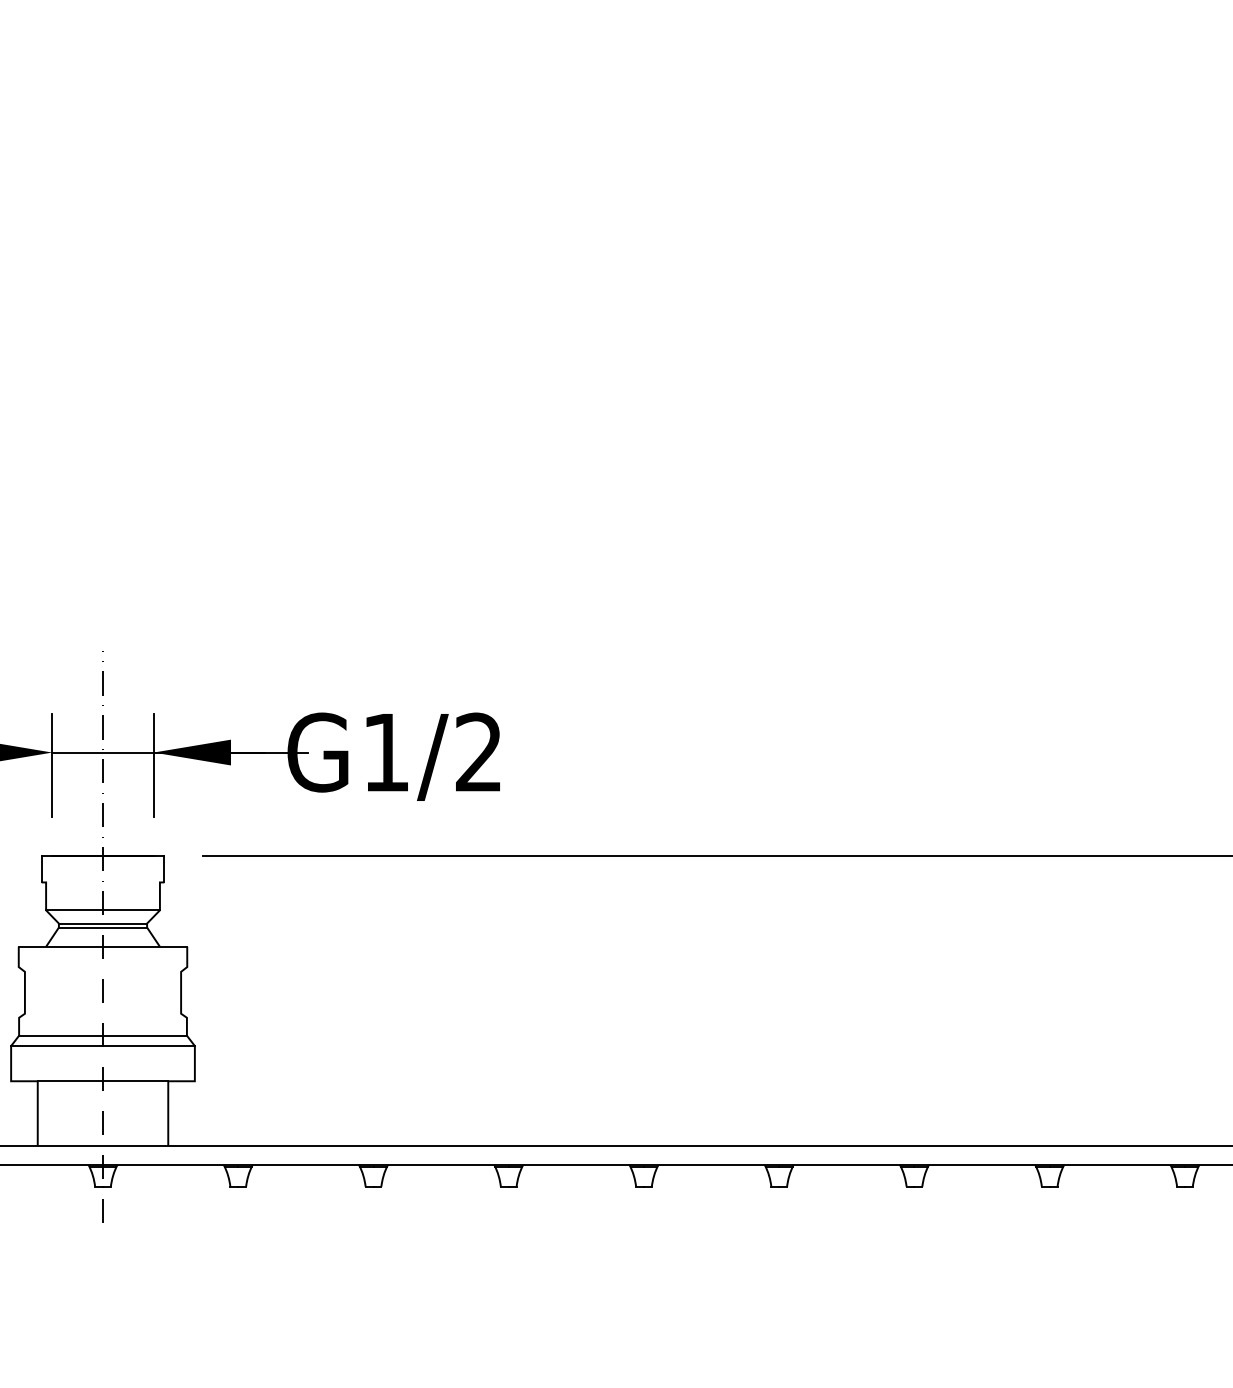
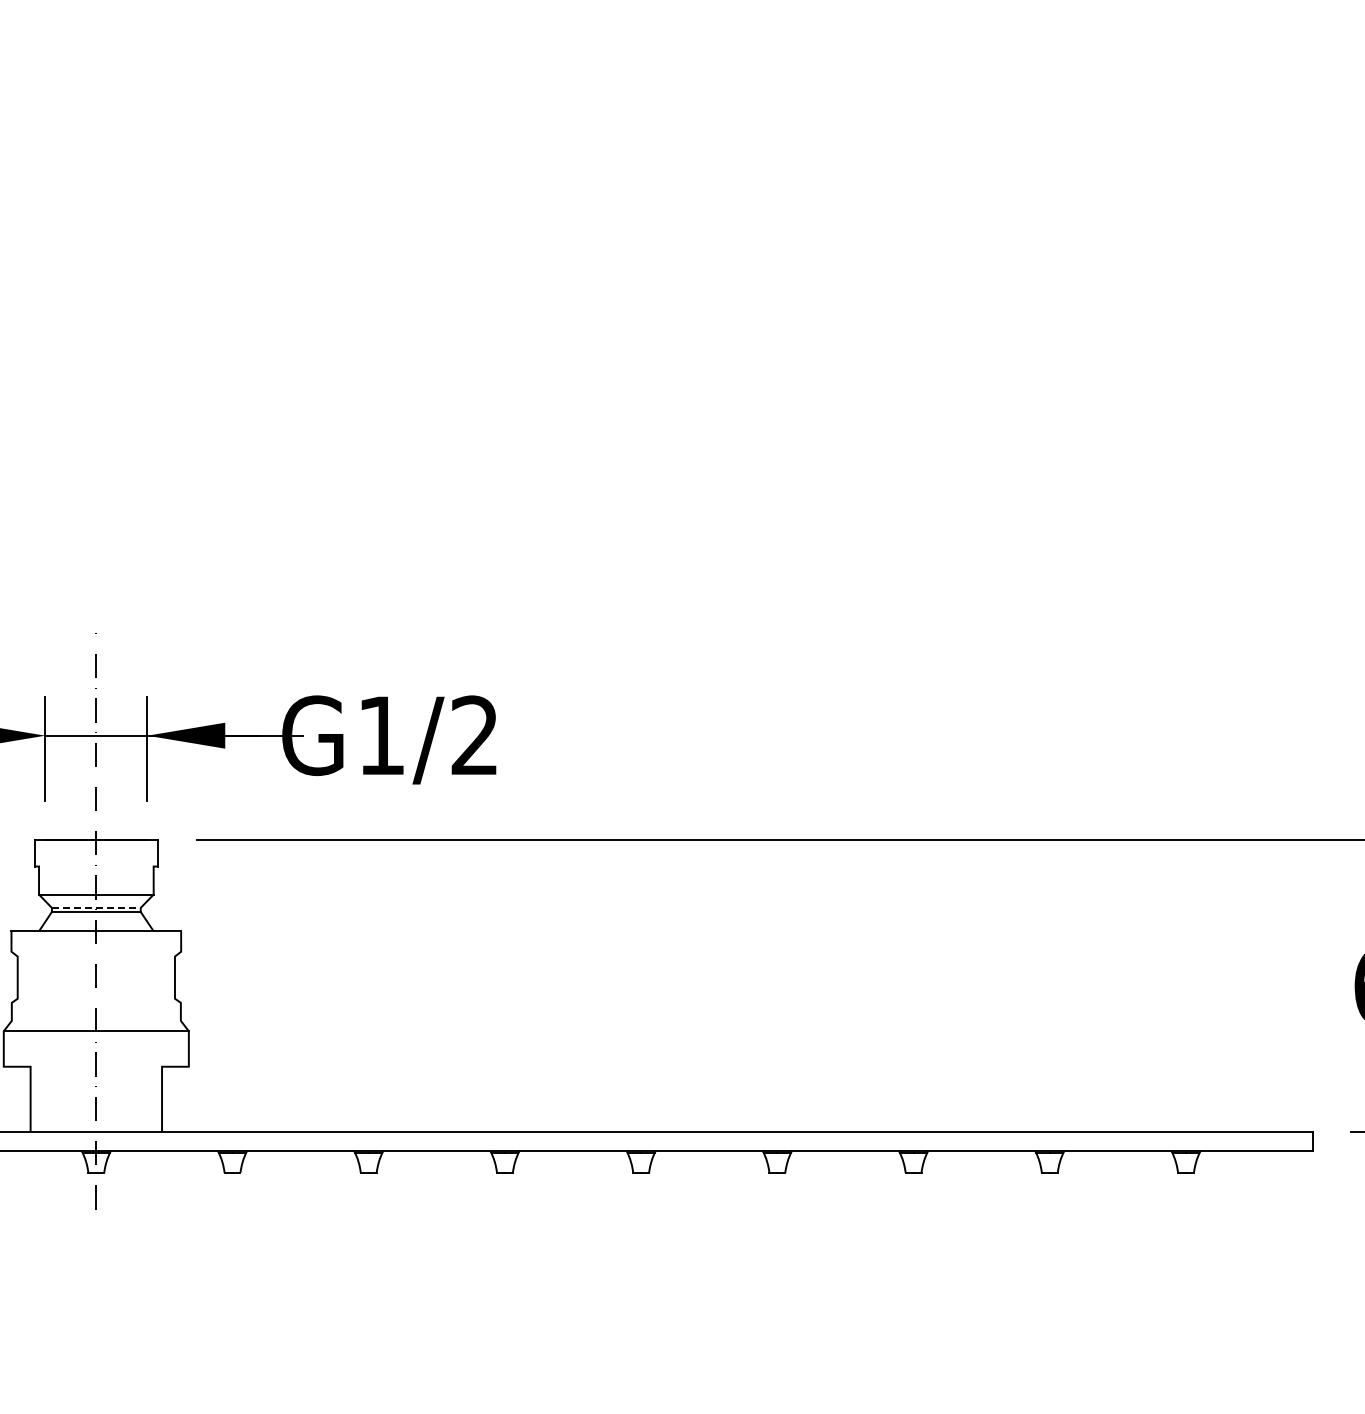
line: (103, 923) -> (96, 907), solid -> dashed
line: (102, 1035) -> (95, 1020), removed
line: (103, 1081) -> (96, 1066), removed

